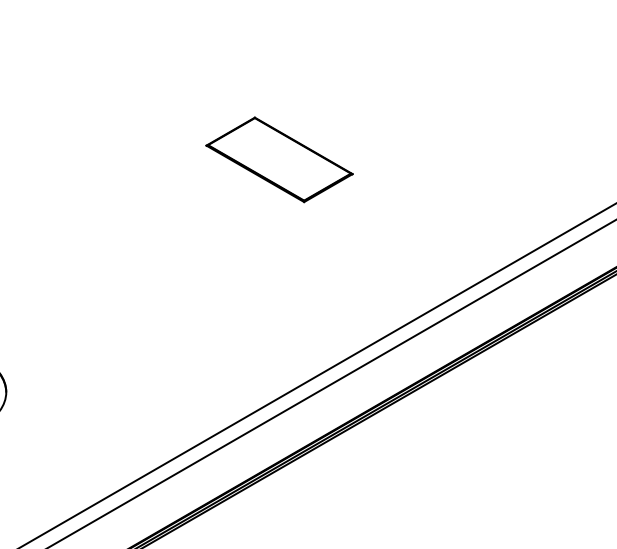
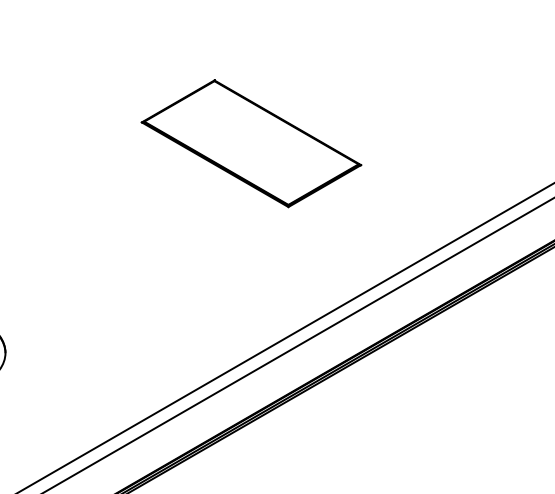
part: (279, 159) -> (251, 143), size x1.67

